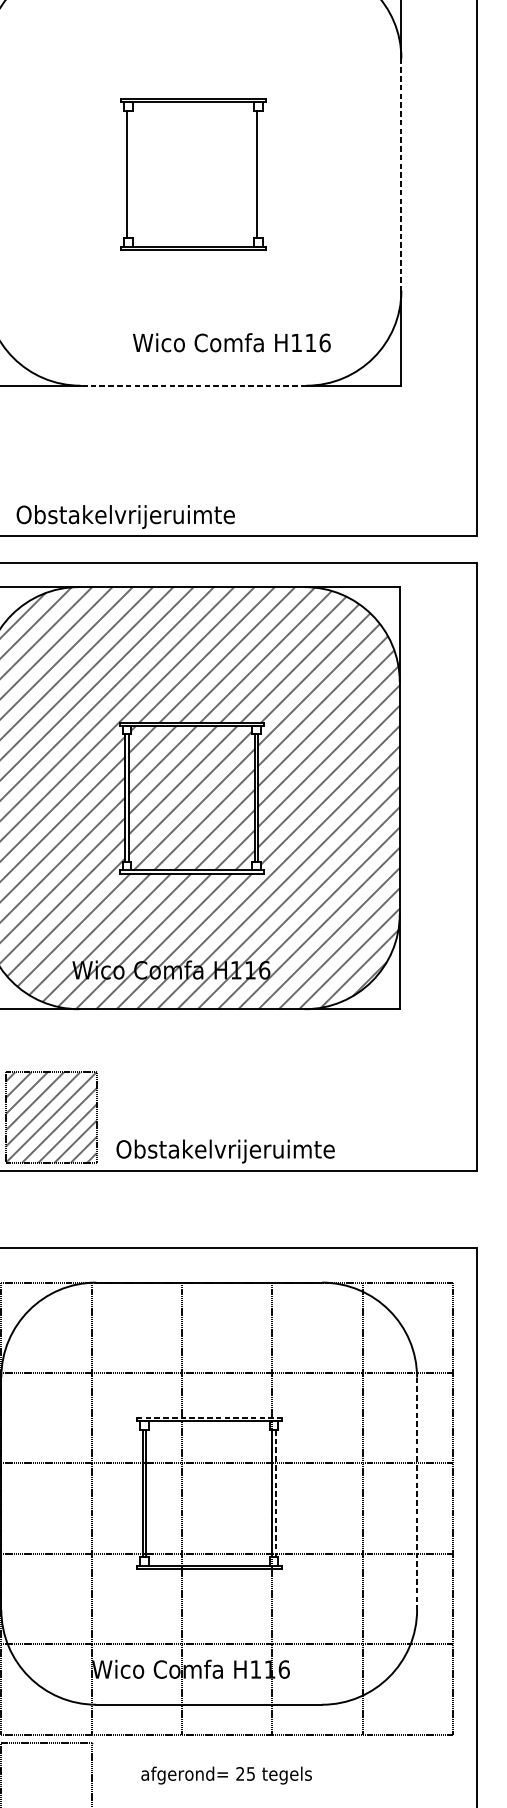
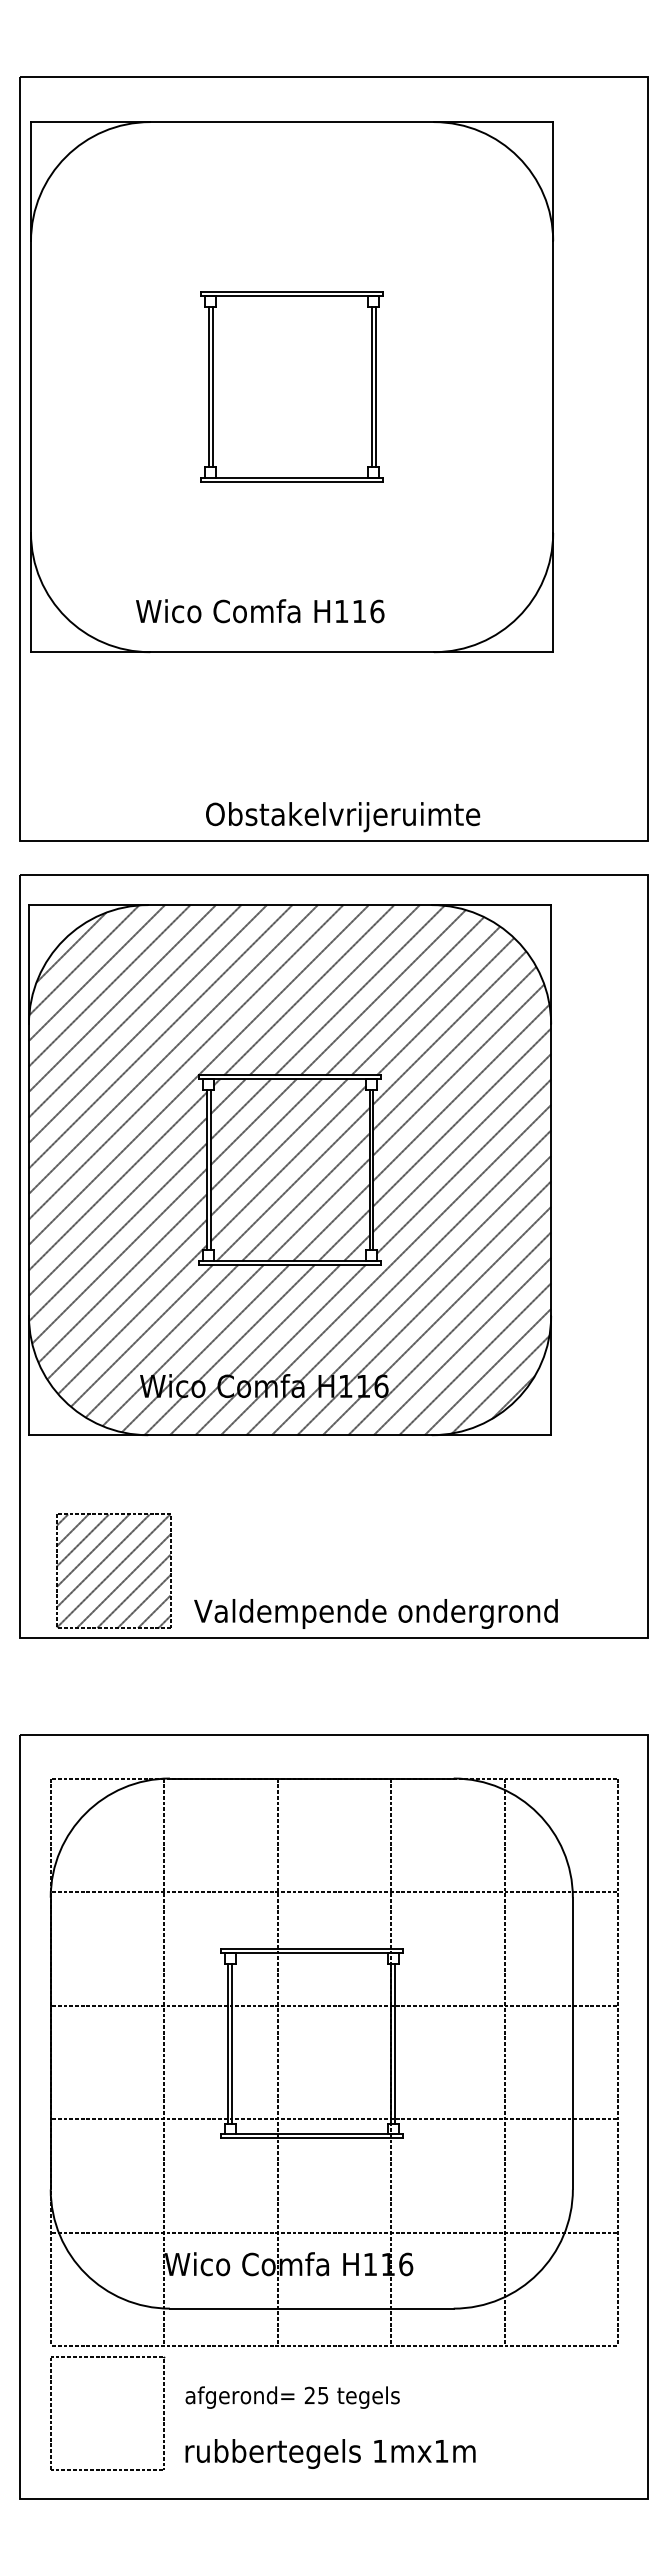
line: (130, 174) -> (212, 387), added
line: (259, 174) -> (375, 387), added
line: (401, 174) -> (553, 387), dashed -> solid
text: (232, 342) -> (260, 611), moved
line: (193, 385) -> (292, 652), dashed -> solid
text: (126, 517) -> (343, 817), moved
text: (259, 1151) -> (375, 1613), Obstakelvrijeruimte -> Valdempende ondergrond
line: (208, 1417) -> (311, 1948), dashed -> solid
line: (416, 1493) -> (572, 2043), dashed -> solid
line: (275, 1494) -> (395, 2044), dashed -> solid
text: (226, 1775) -> (292, 2397), moved

